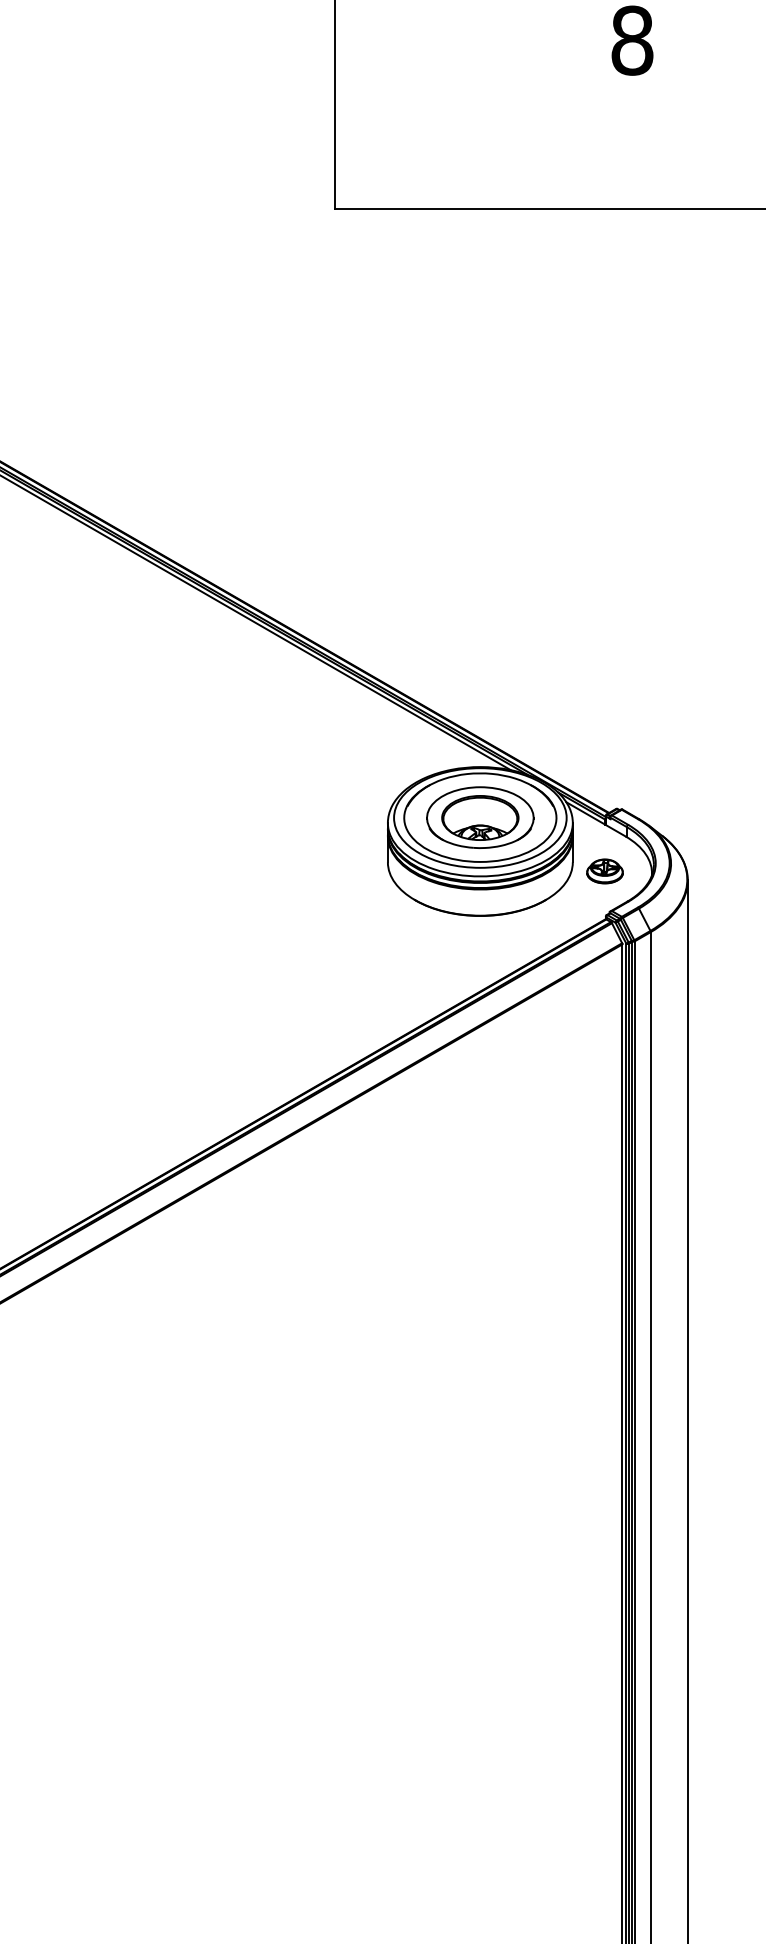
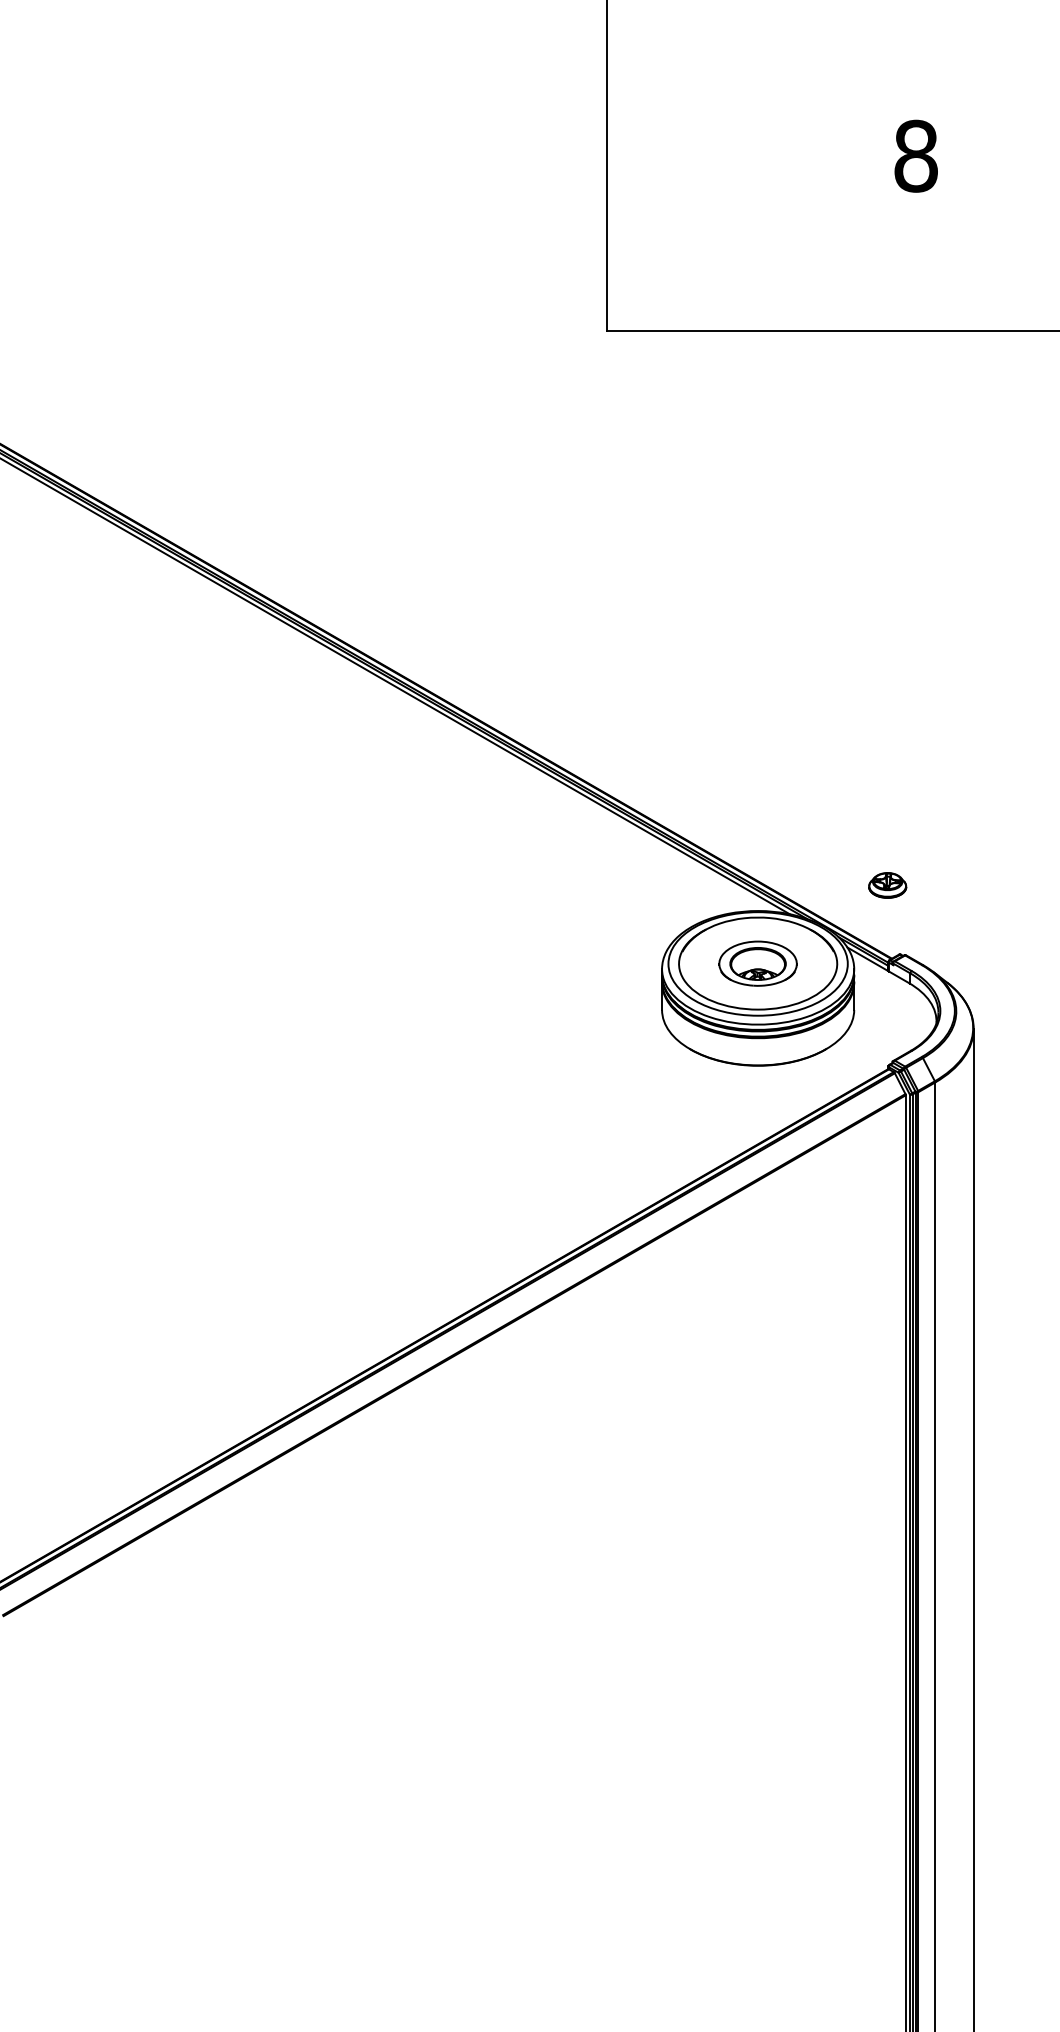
part: (479, 817) -> (757, 963), size x0.7
part: (604, 871) -> (887, 885), moved

